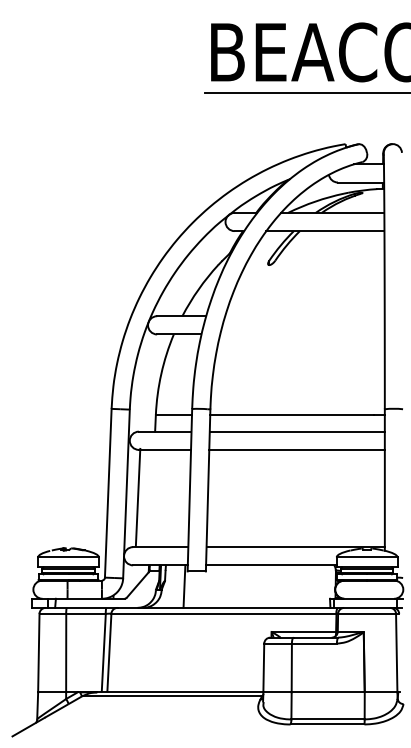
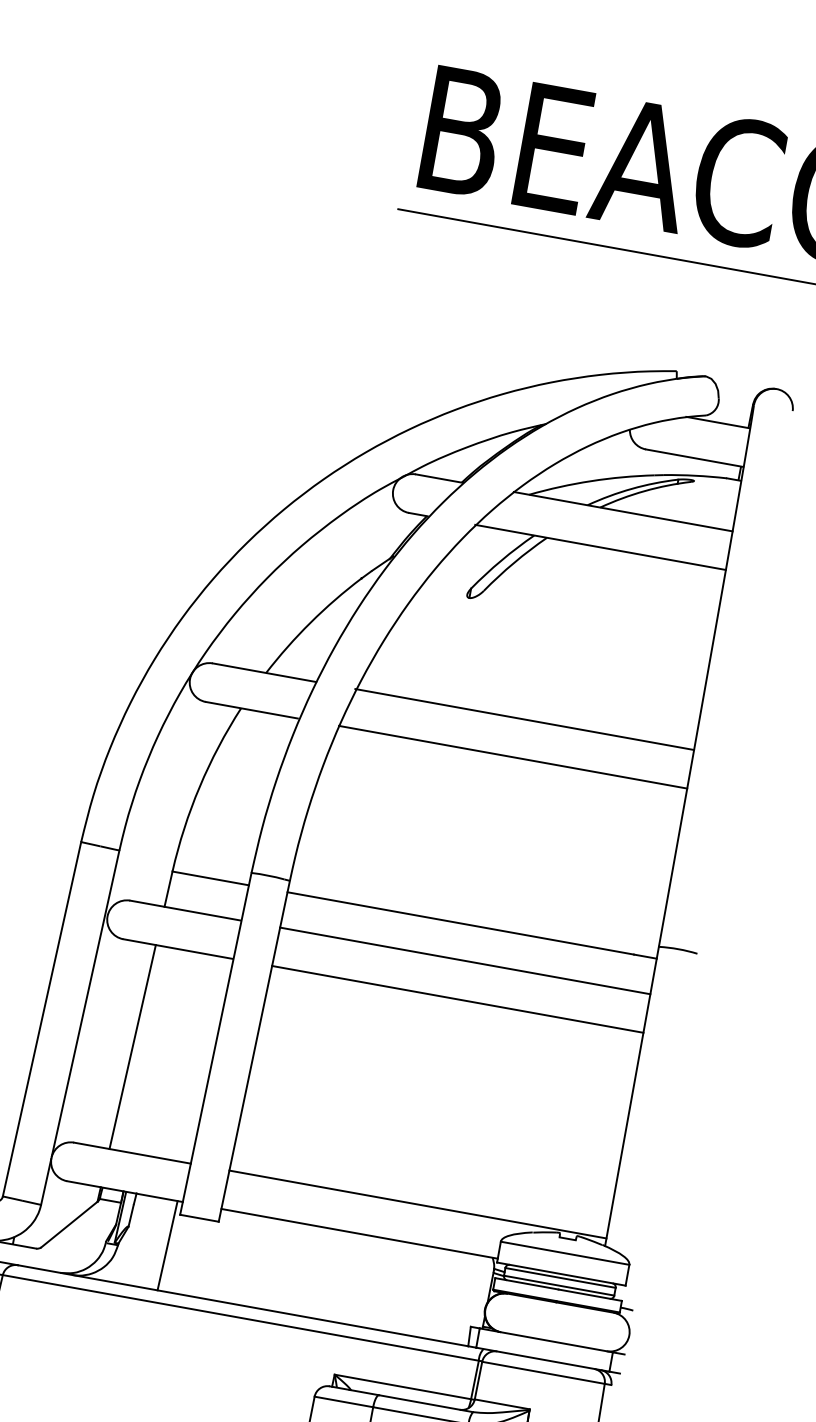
line: (304, 316) -> (524, 720), added
line: (302, 334) -> (513, 757), added
line: (137, 497) -> (131, 1046), moved

